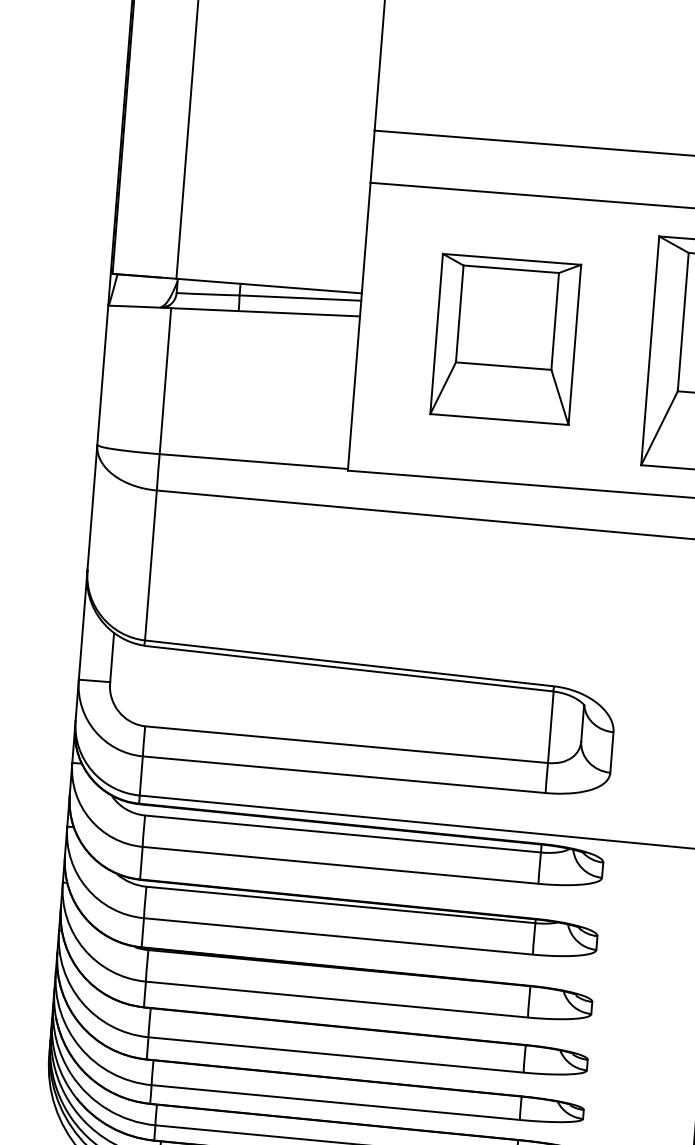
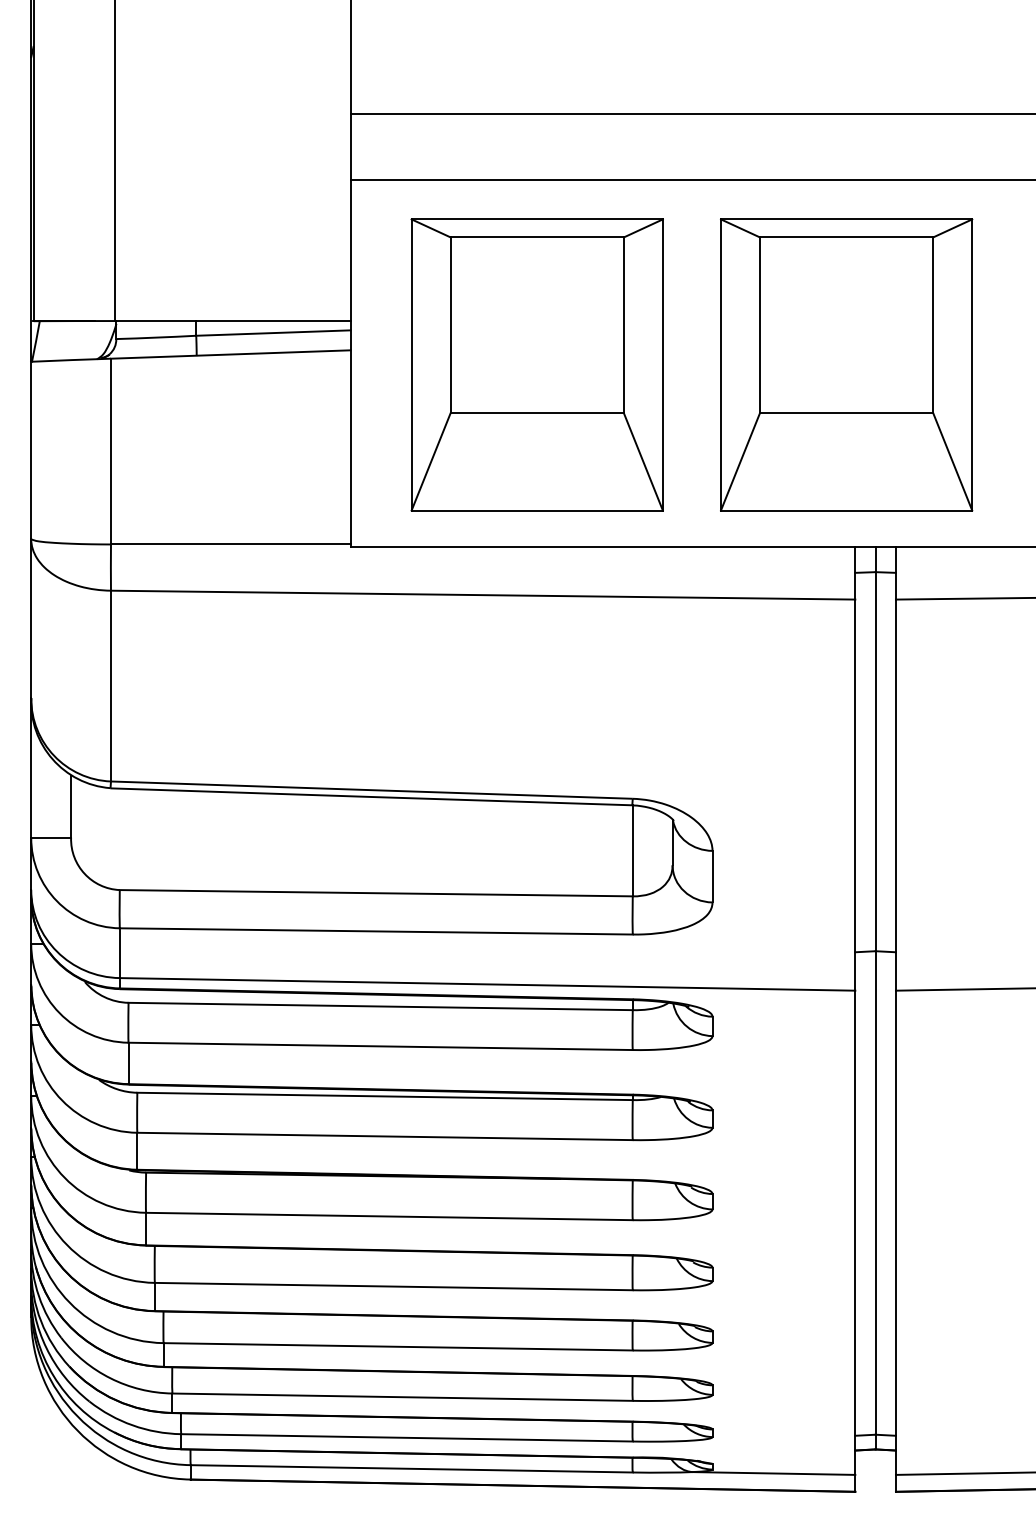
part: (505, 339) -> (536, 364), size x1.43

